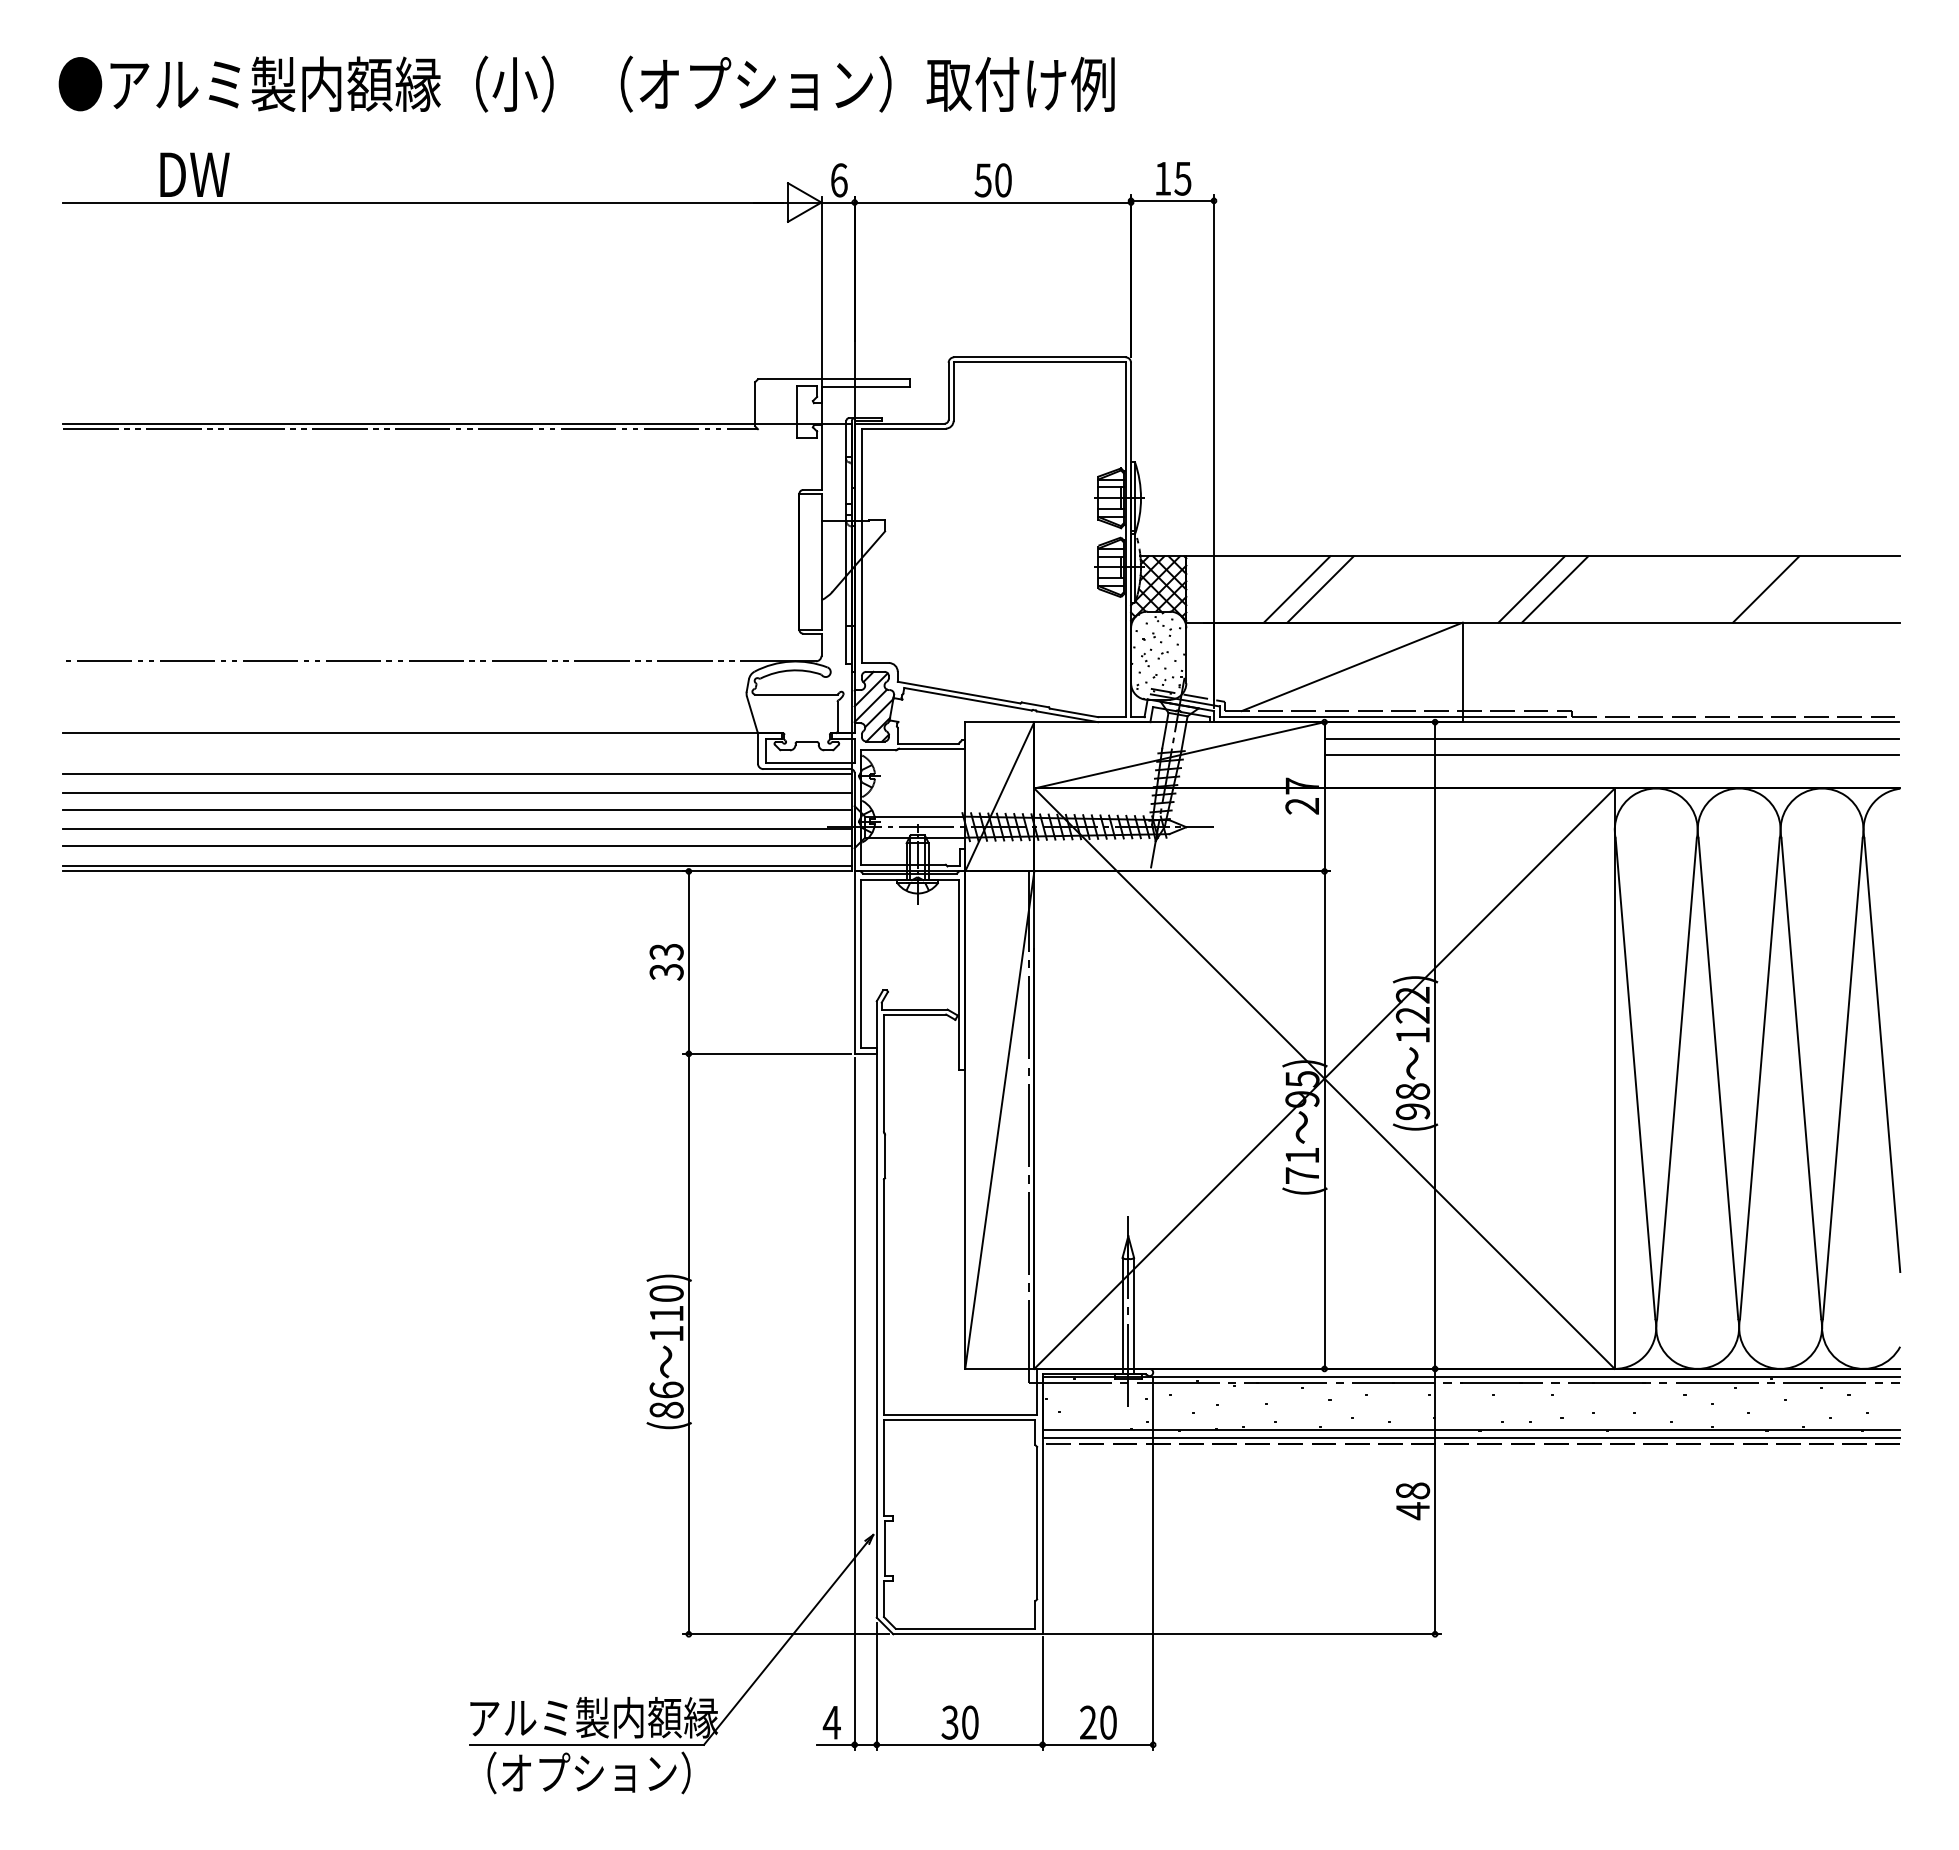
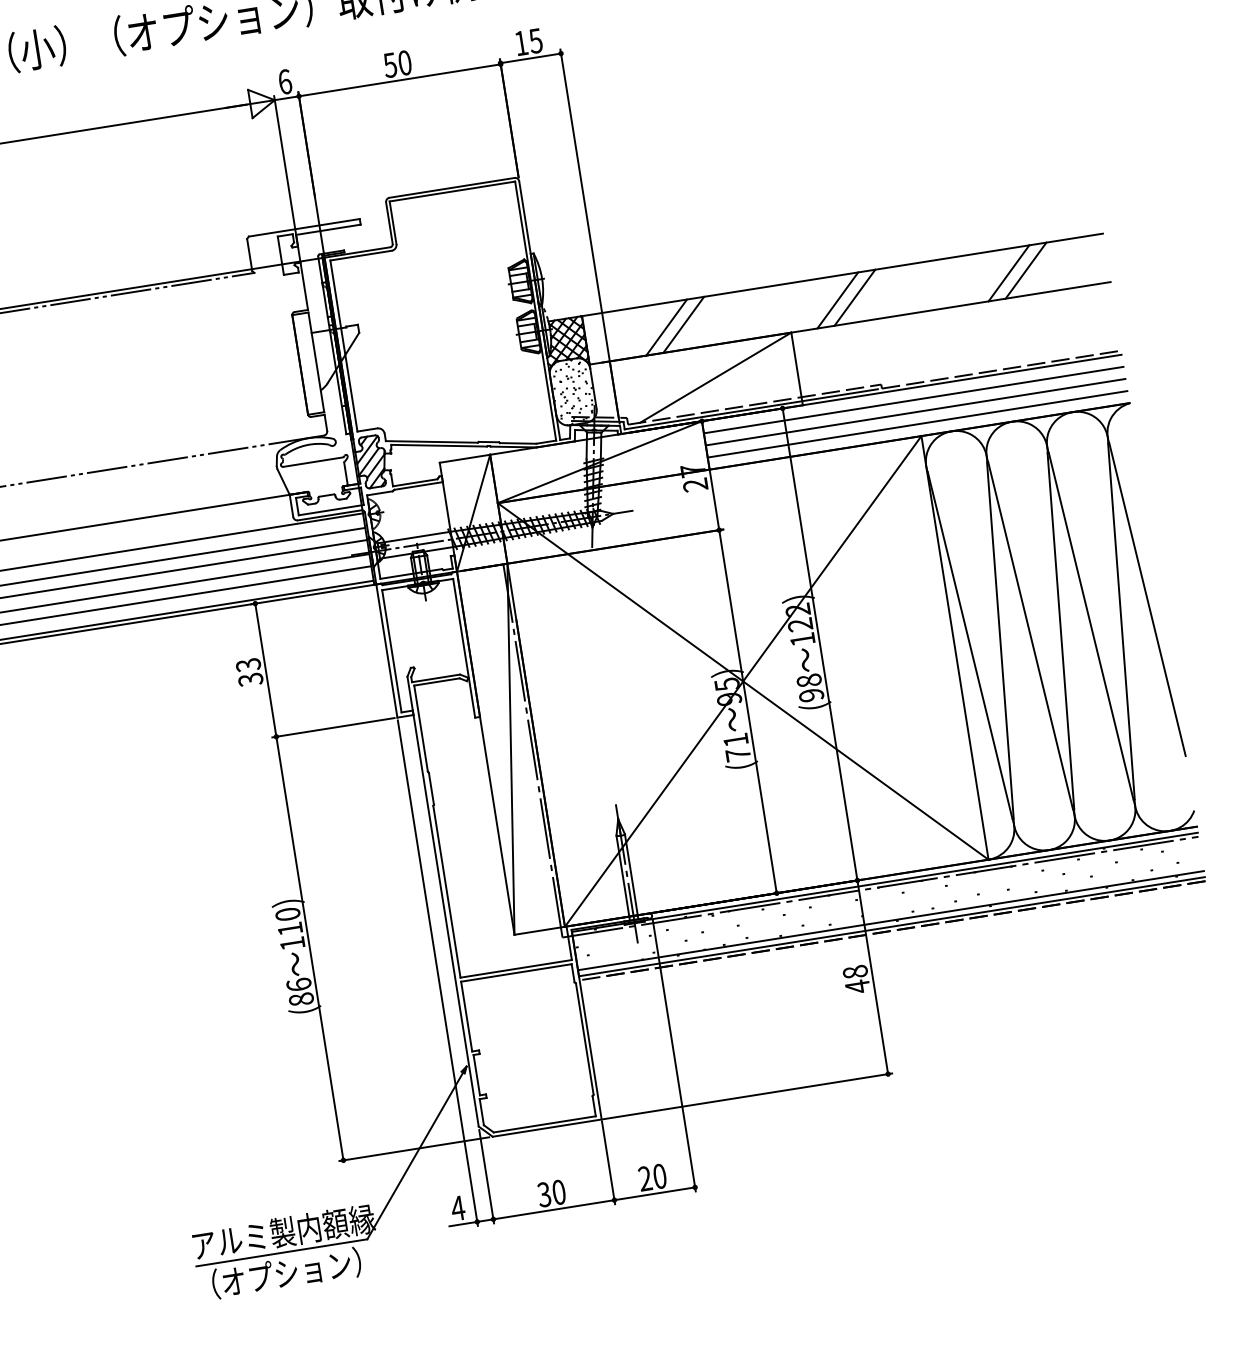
line: (1789, 589) -> (1025, 270), added
line: (1611, 771) -> (917, 424), added

